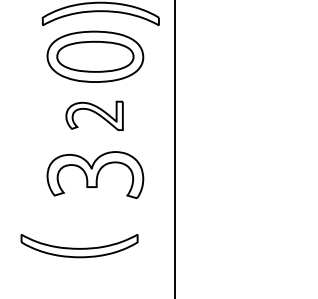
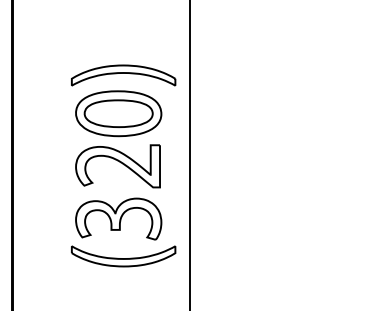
part: (94, 116) -> (117, 166), size x1.67
part: (79, 246) -> (123, 256), moved

